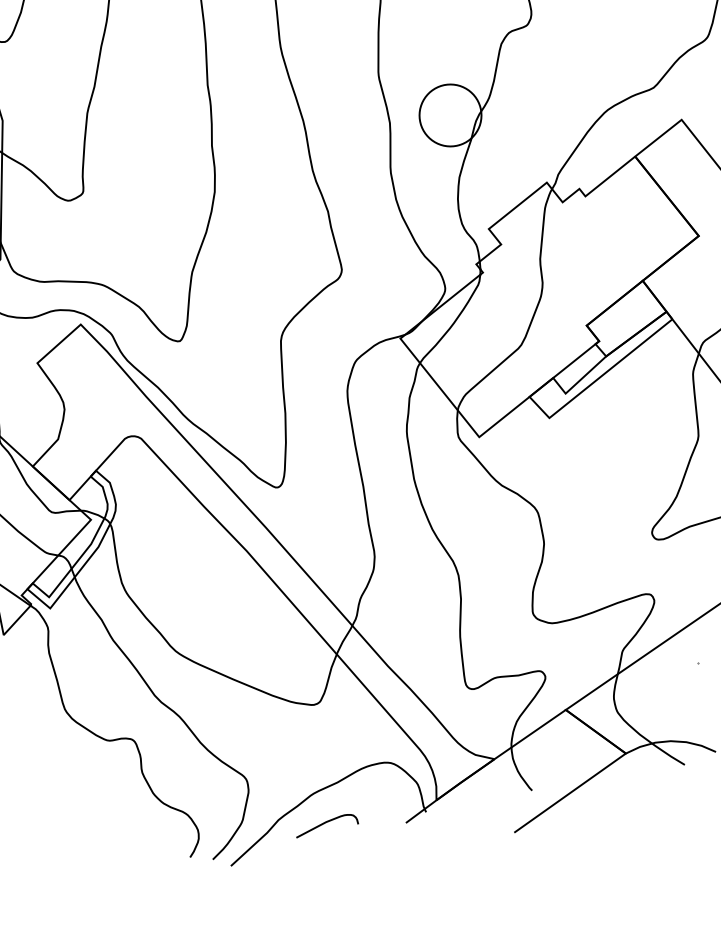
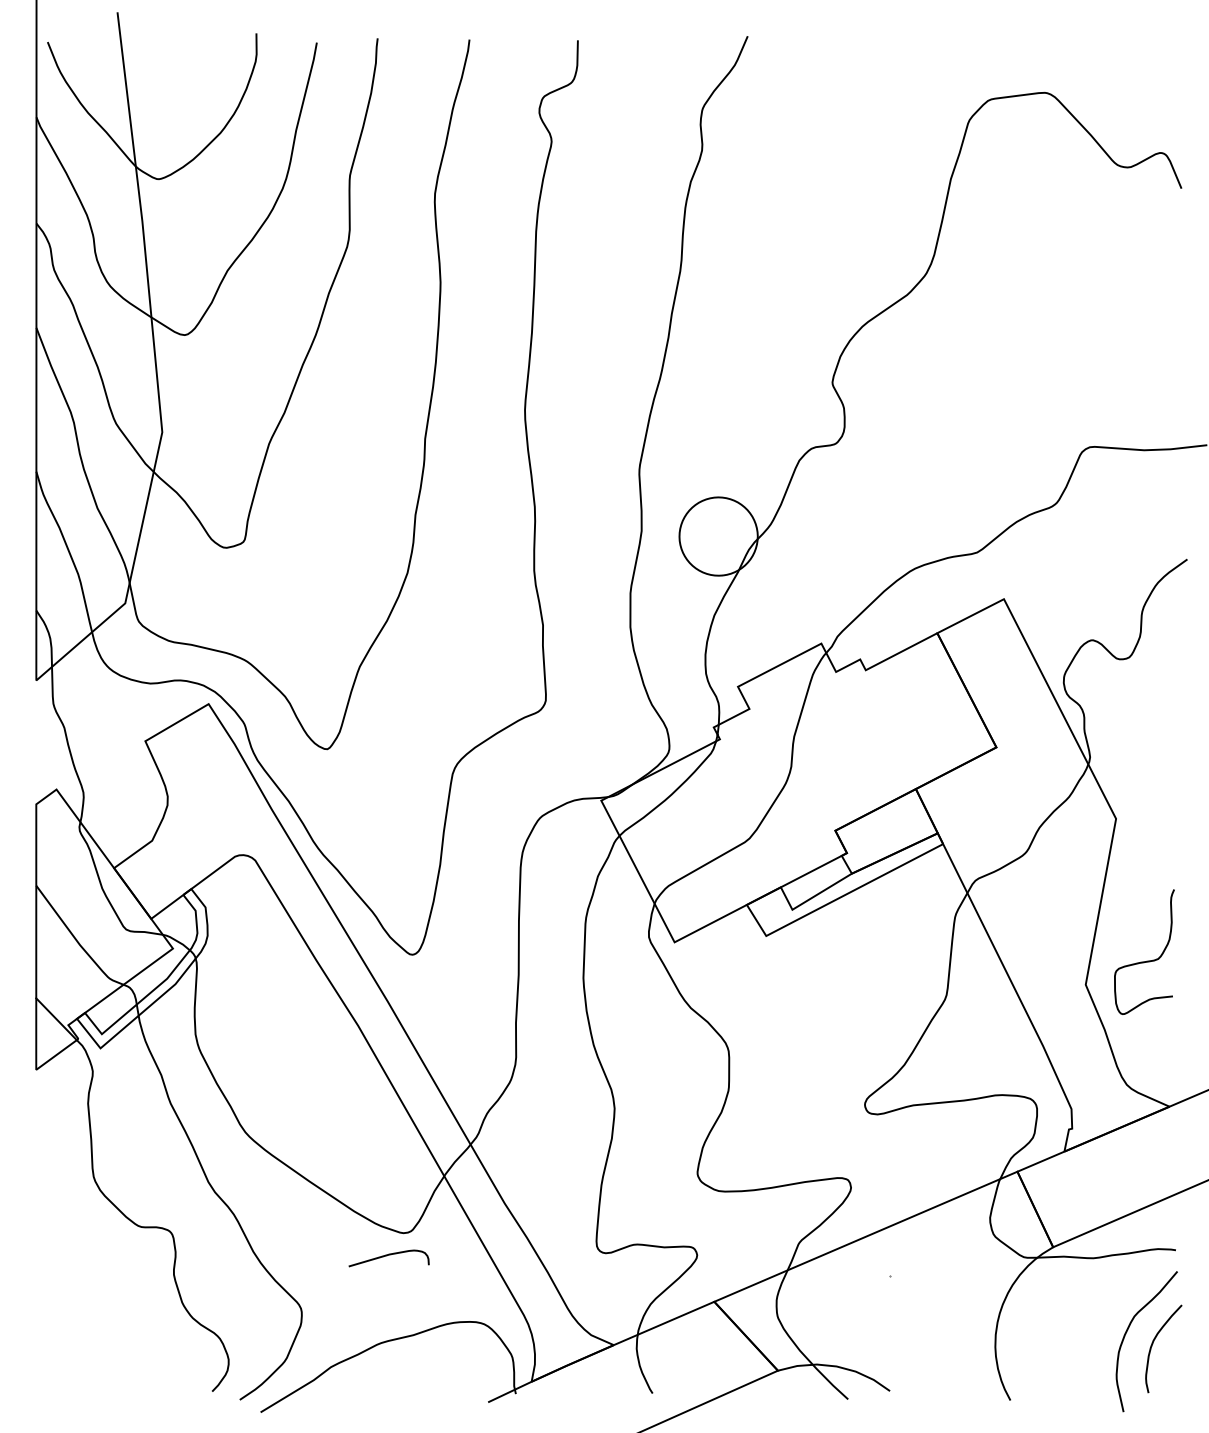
curve: (324, 824) -> (387, 1256), moved

